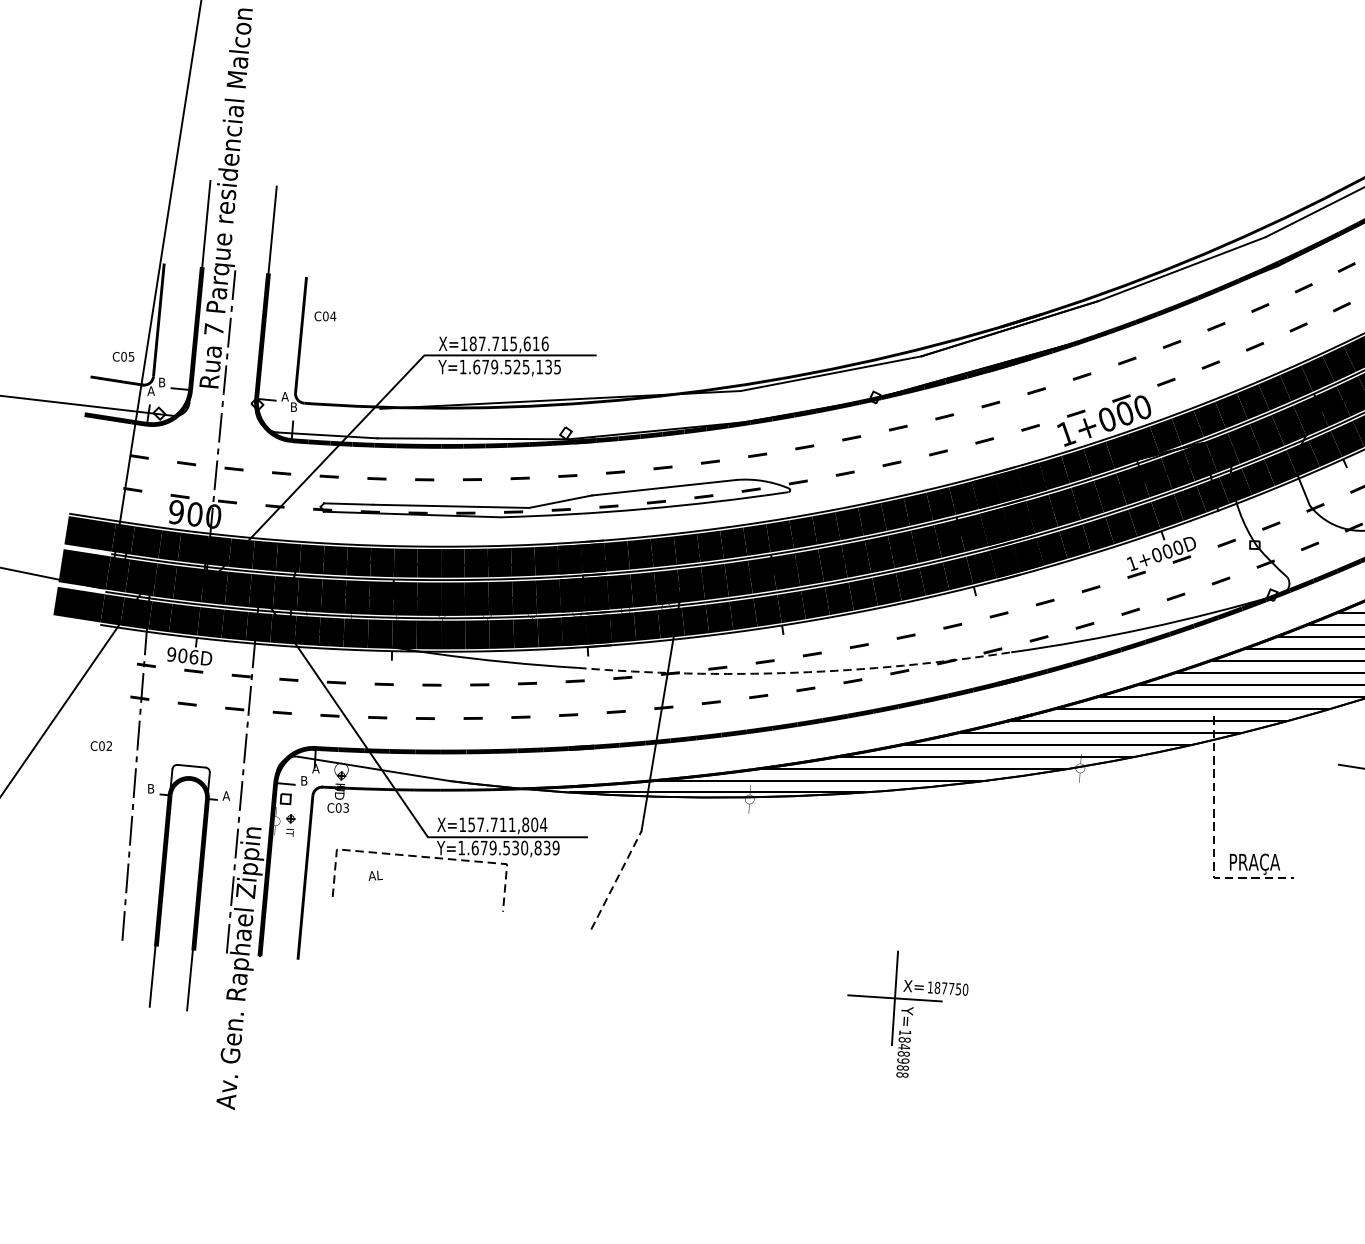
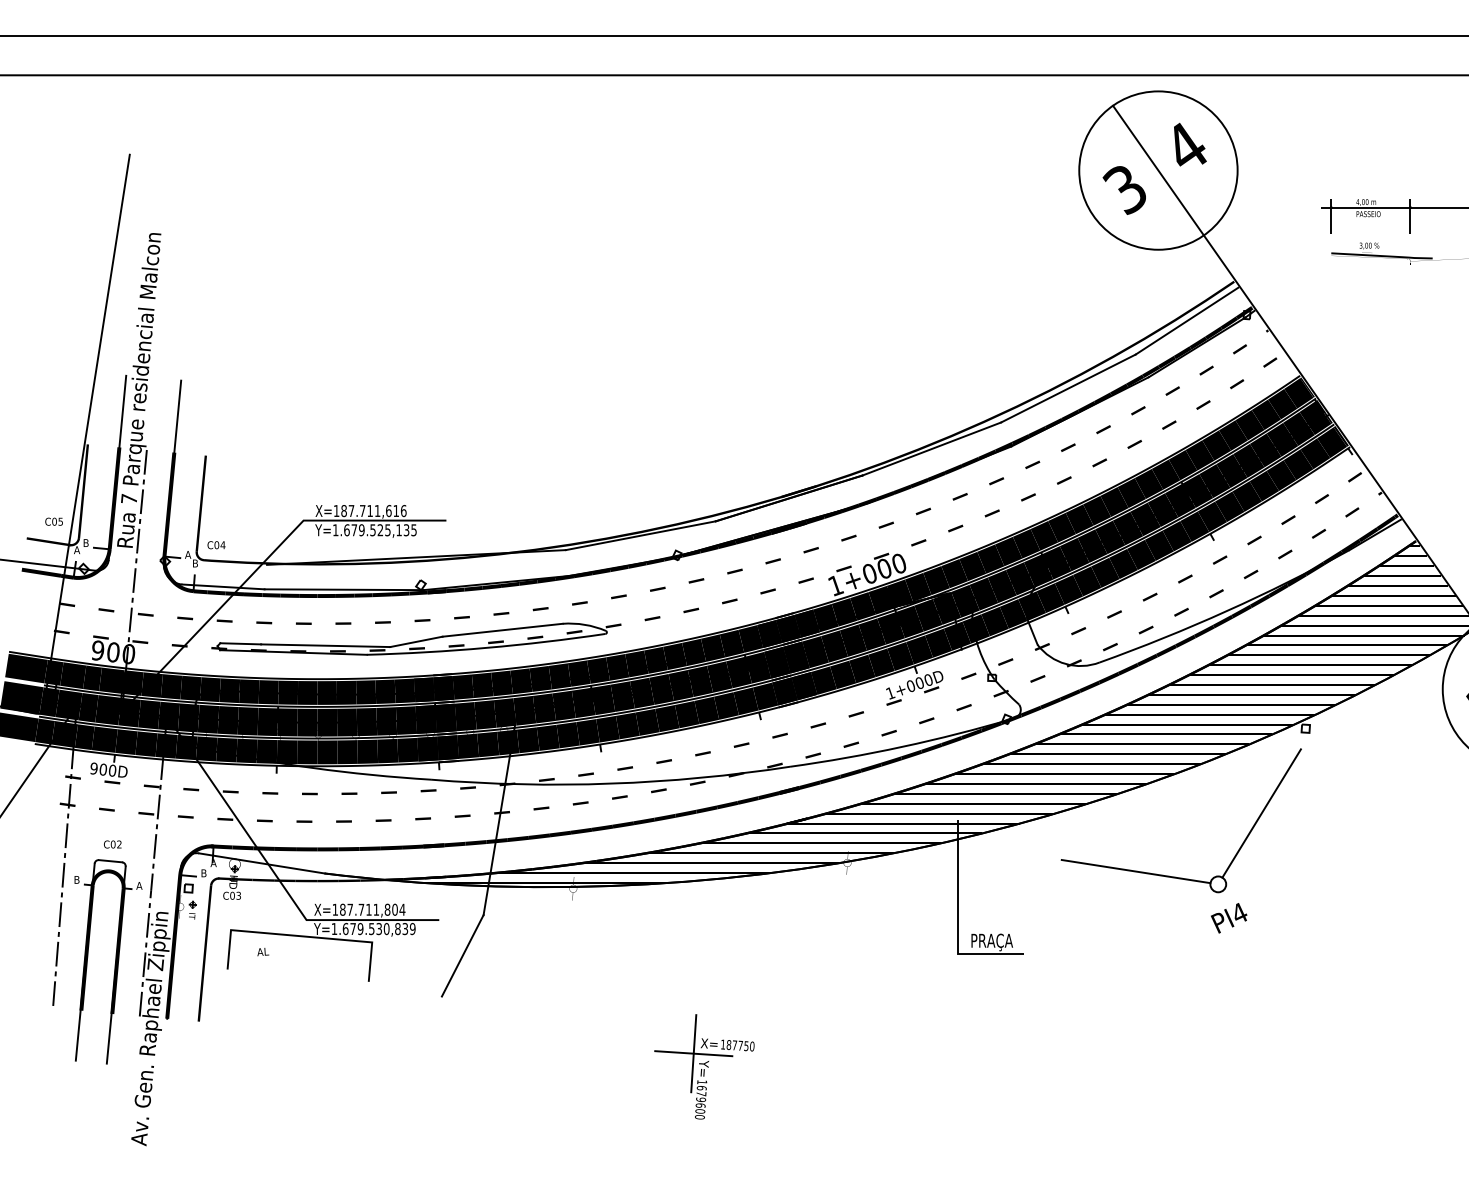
text: (325, 316) -> (216, 545), moved
text: (513, 344) -> (377, 511), X=187.715,616 -> X=187.711,616
text: (193, 656) -> (112, 770), 906D -> 900D
arc: (794, 672) -> (610, 783), dashed -> solid
text: (101, 746) -> (112, 844), moved
text: (471, 824) -> (342, 909), X=157.711,804 -> X=187.711,804
line: (1214, 837) -> (958, 920), dashed -> solid
line: (421, 857) -> (301, 936), dashed -> solid
line: (616, 879) -> (462, 955), dashed -> solid
text: (903, 1057) -> (700, 1102), 1848988 -> 1679600

